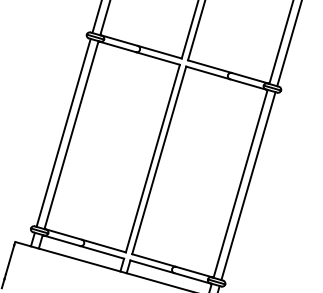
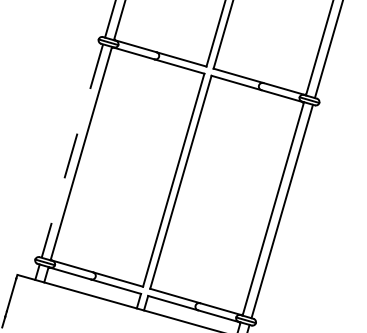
line: (63, 133) -> (72, 151), solid -> dashed

